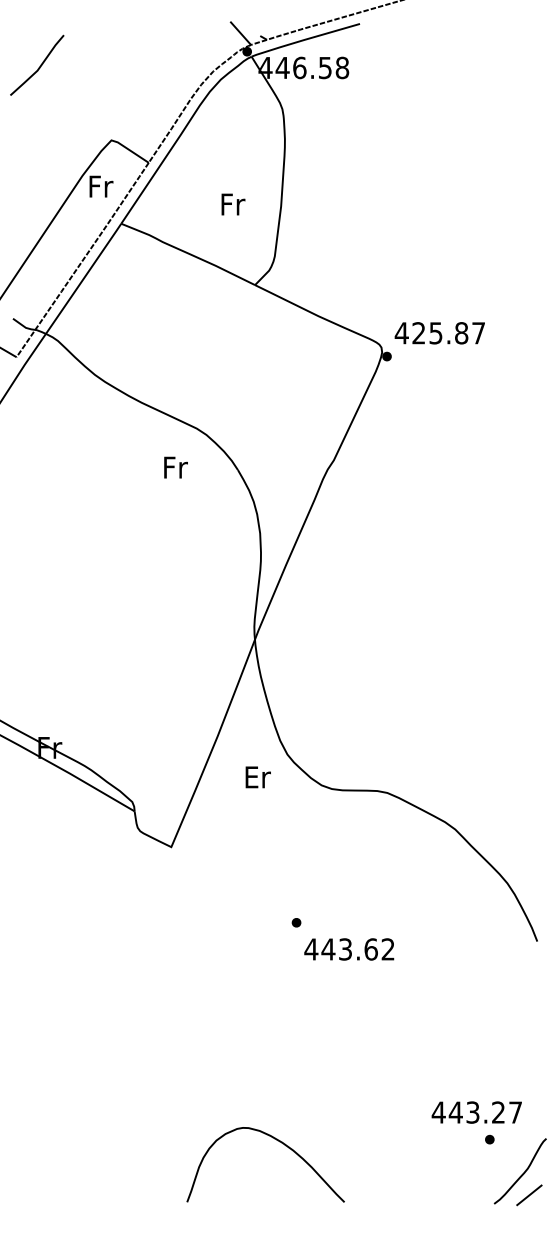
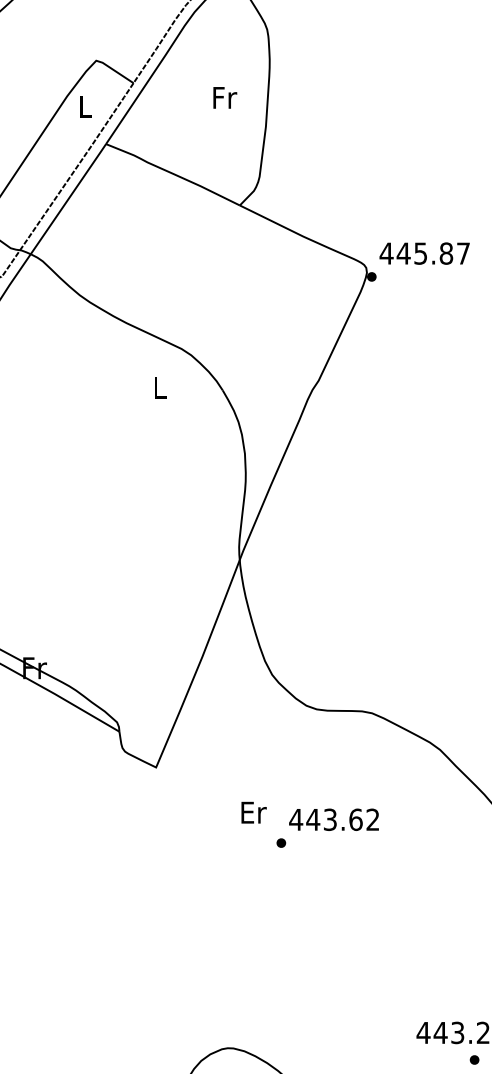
text: (101, 186) -> (86, 106), Fr -> L
text: (233, 204) -> (225, 97), moved
text: (418, 333) -> (403, 253), 425.87 -> 445.87
text: (175, 467) -> (160, 387), Fr -> L
text: (257, 777) -> (253, 812), moved
text: (349, 949) -> (334, 819), moved

